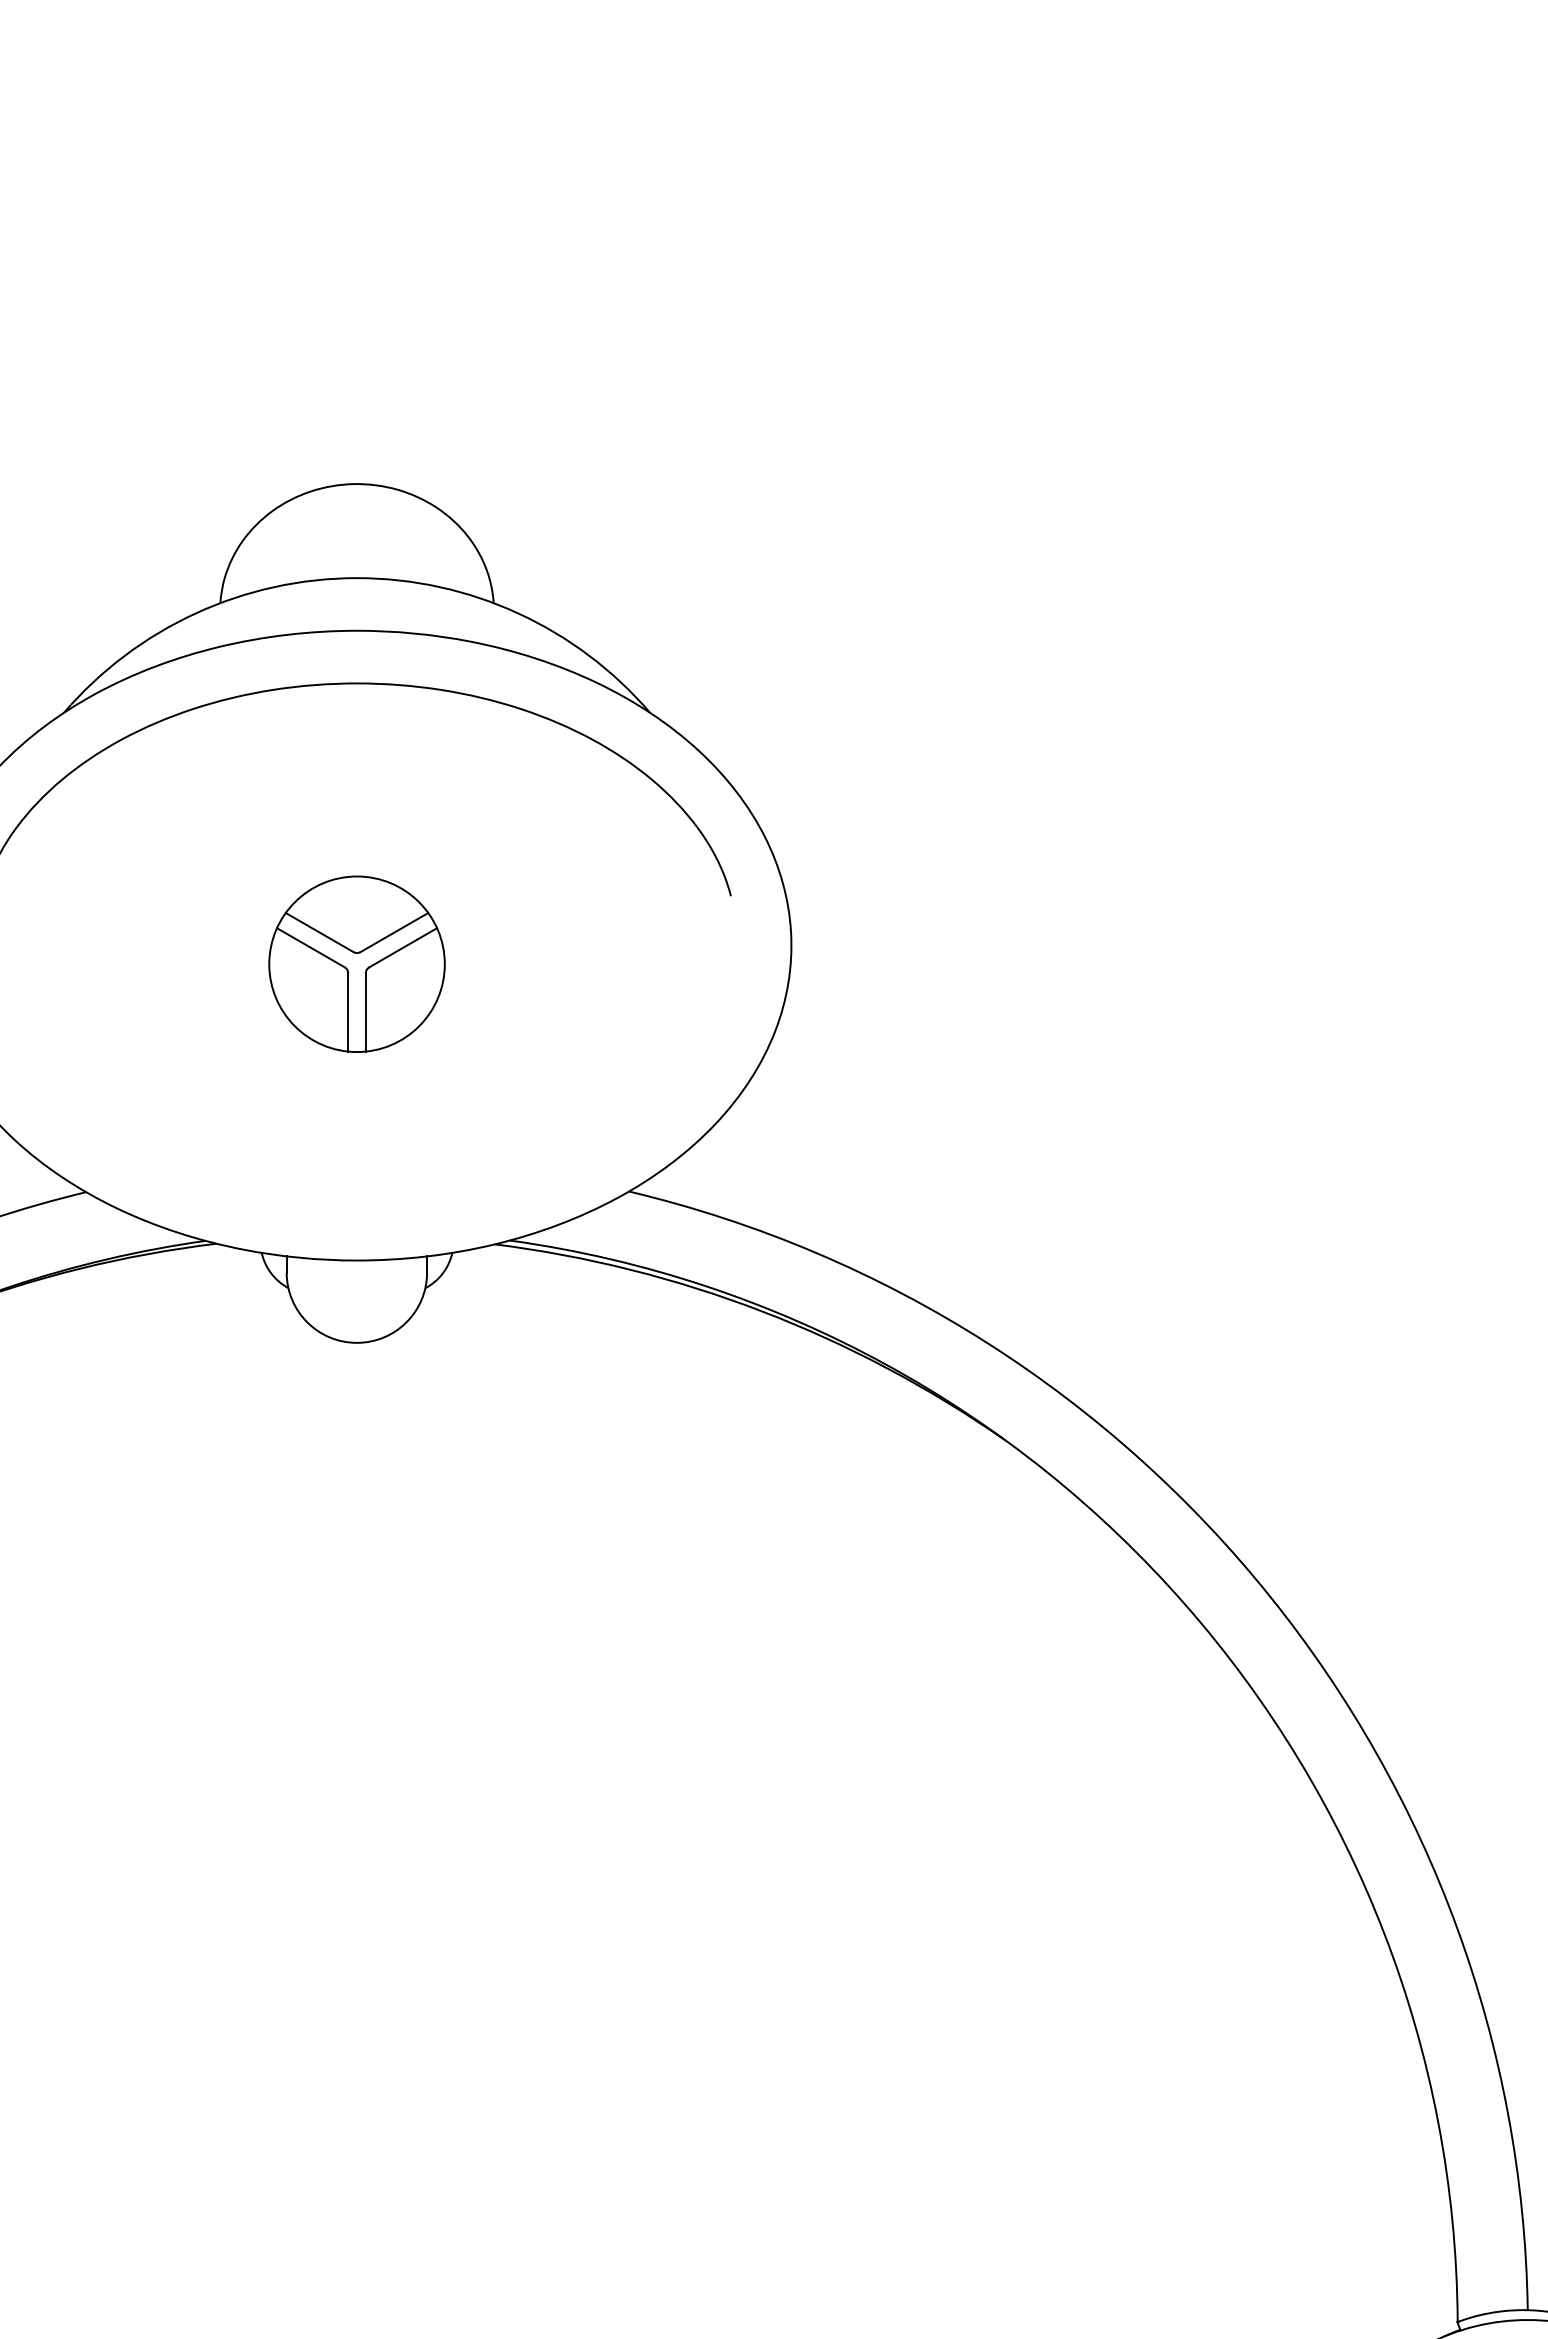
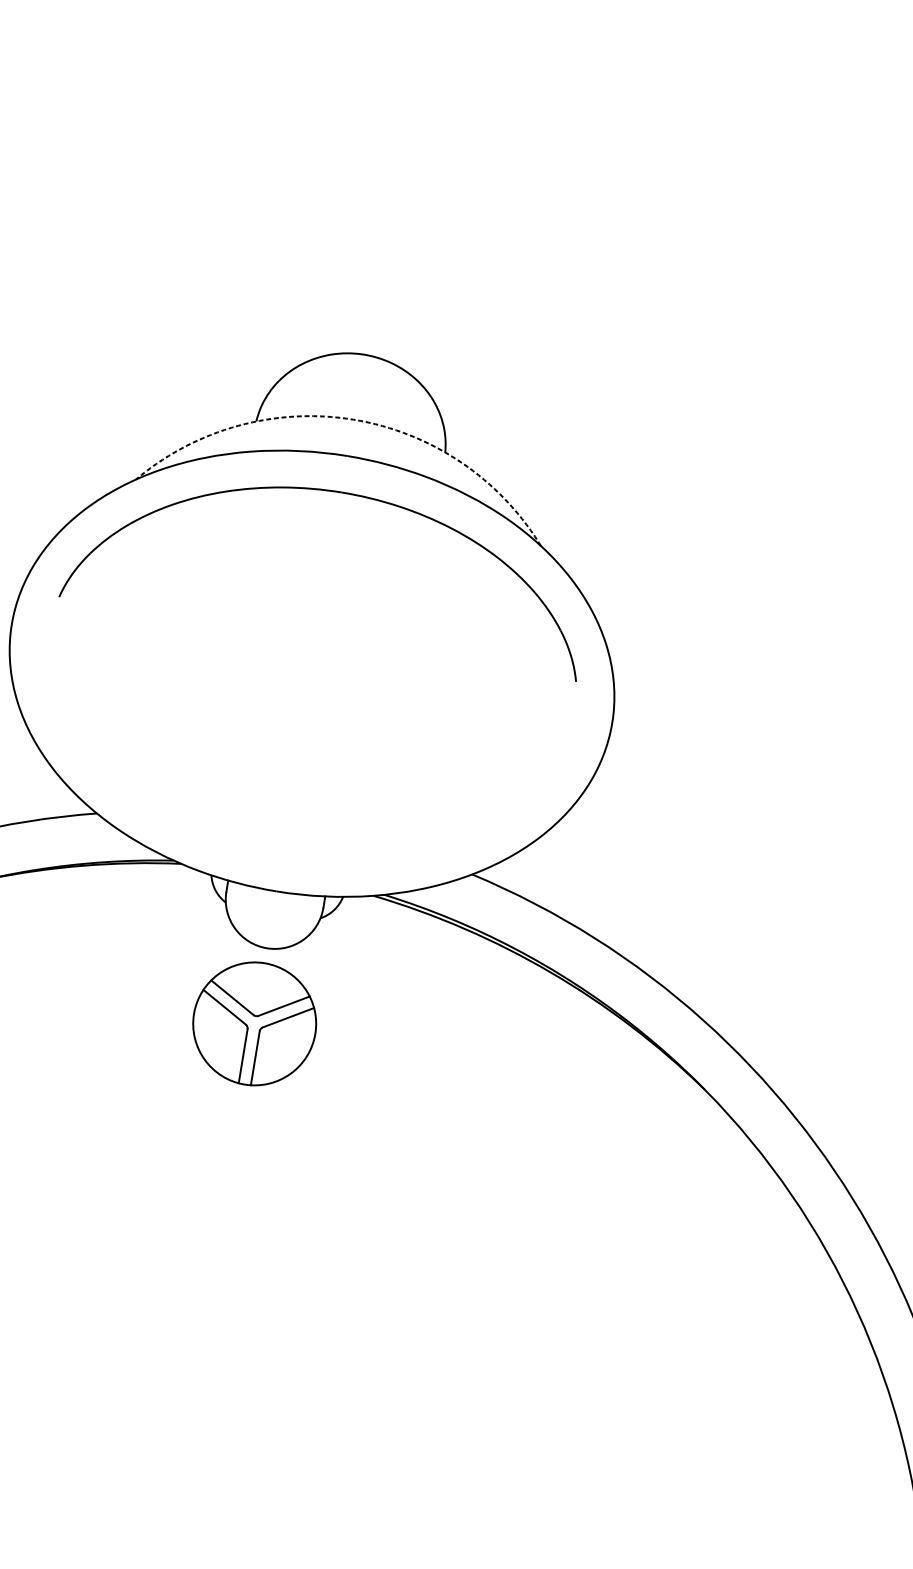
arc: (357, 578) -> (353, 420), solid -> dashed
part: (356, 963) -> (254, 1023), moved

